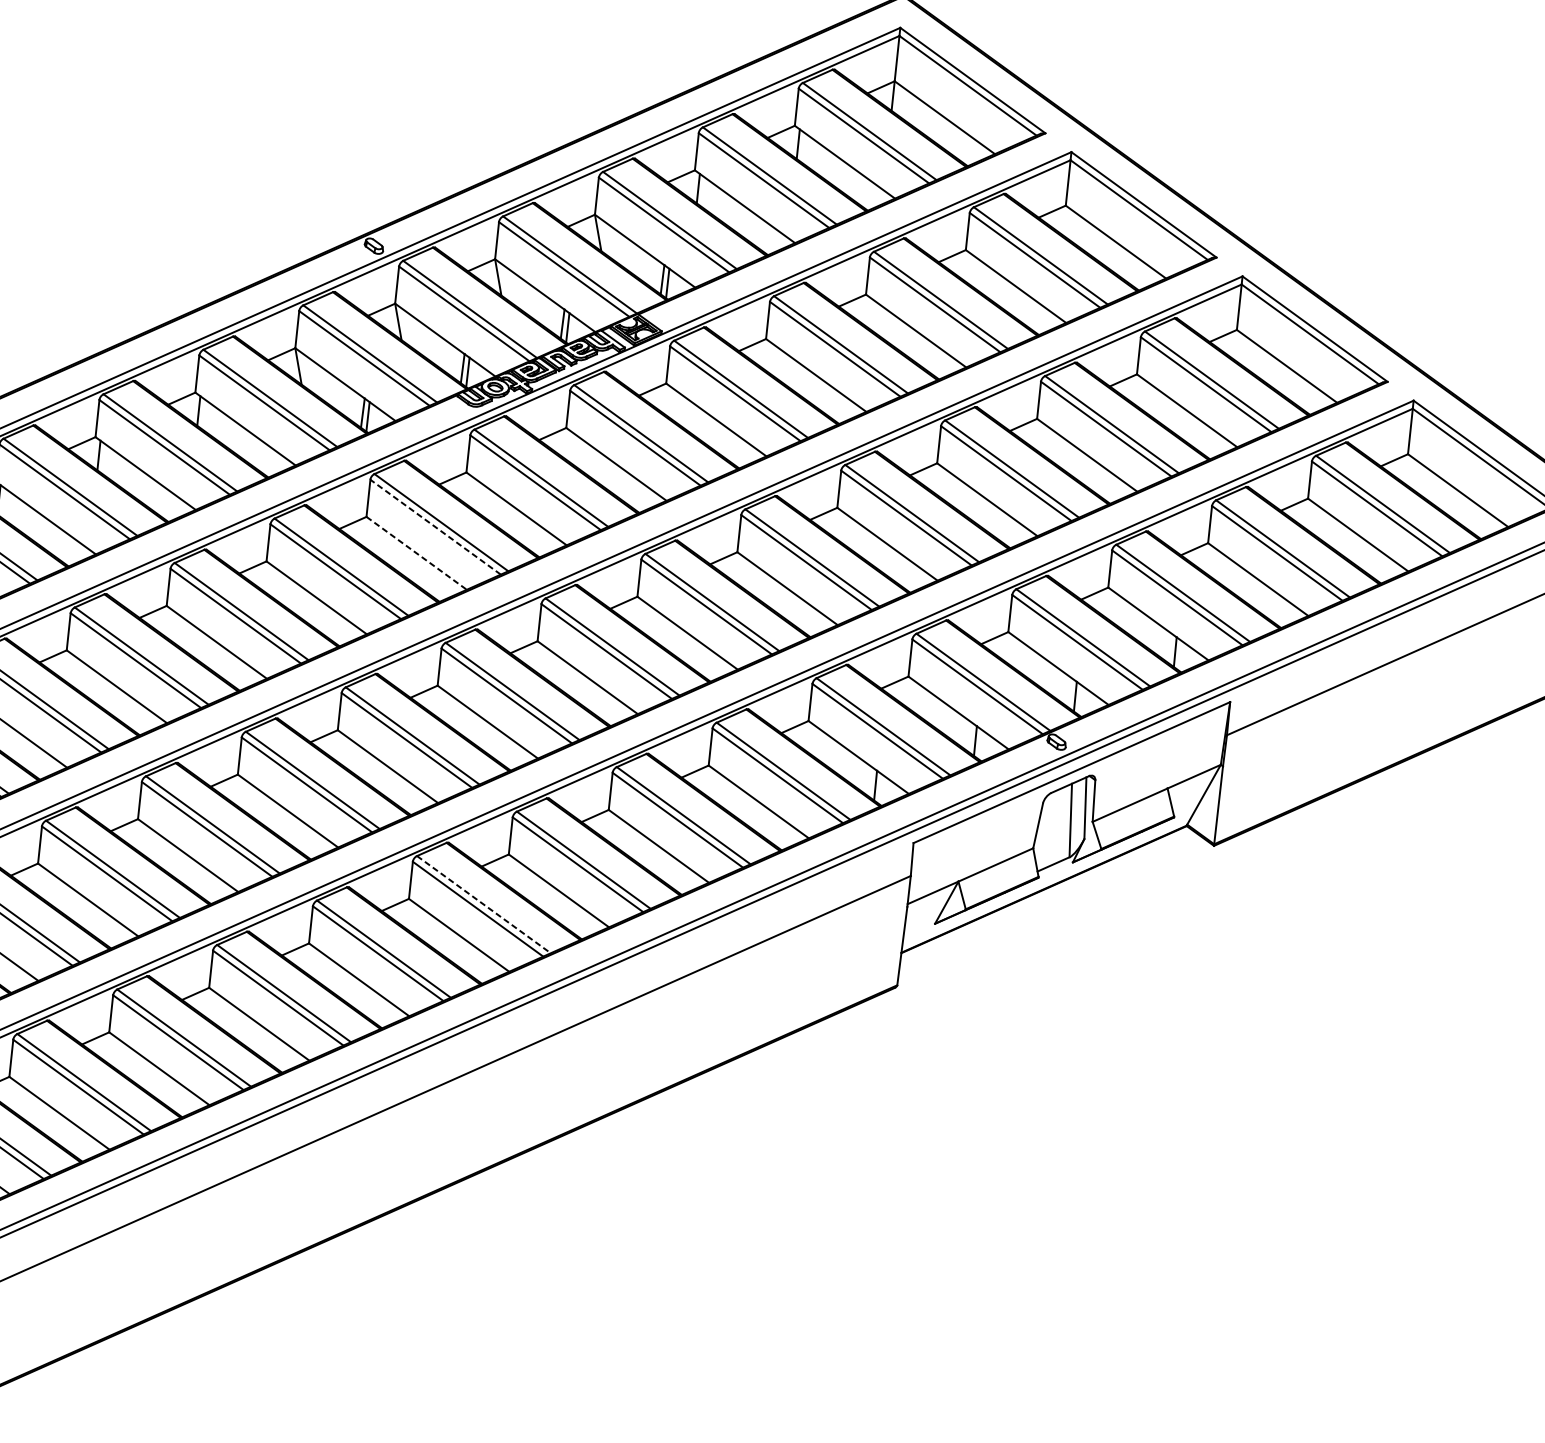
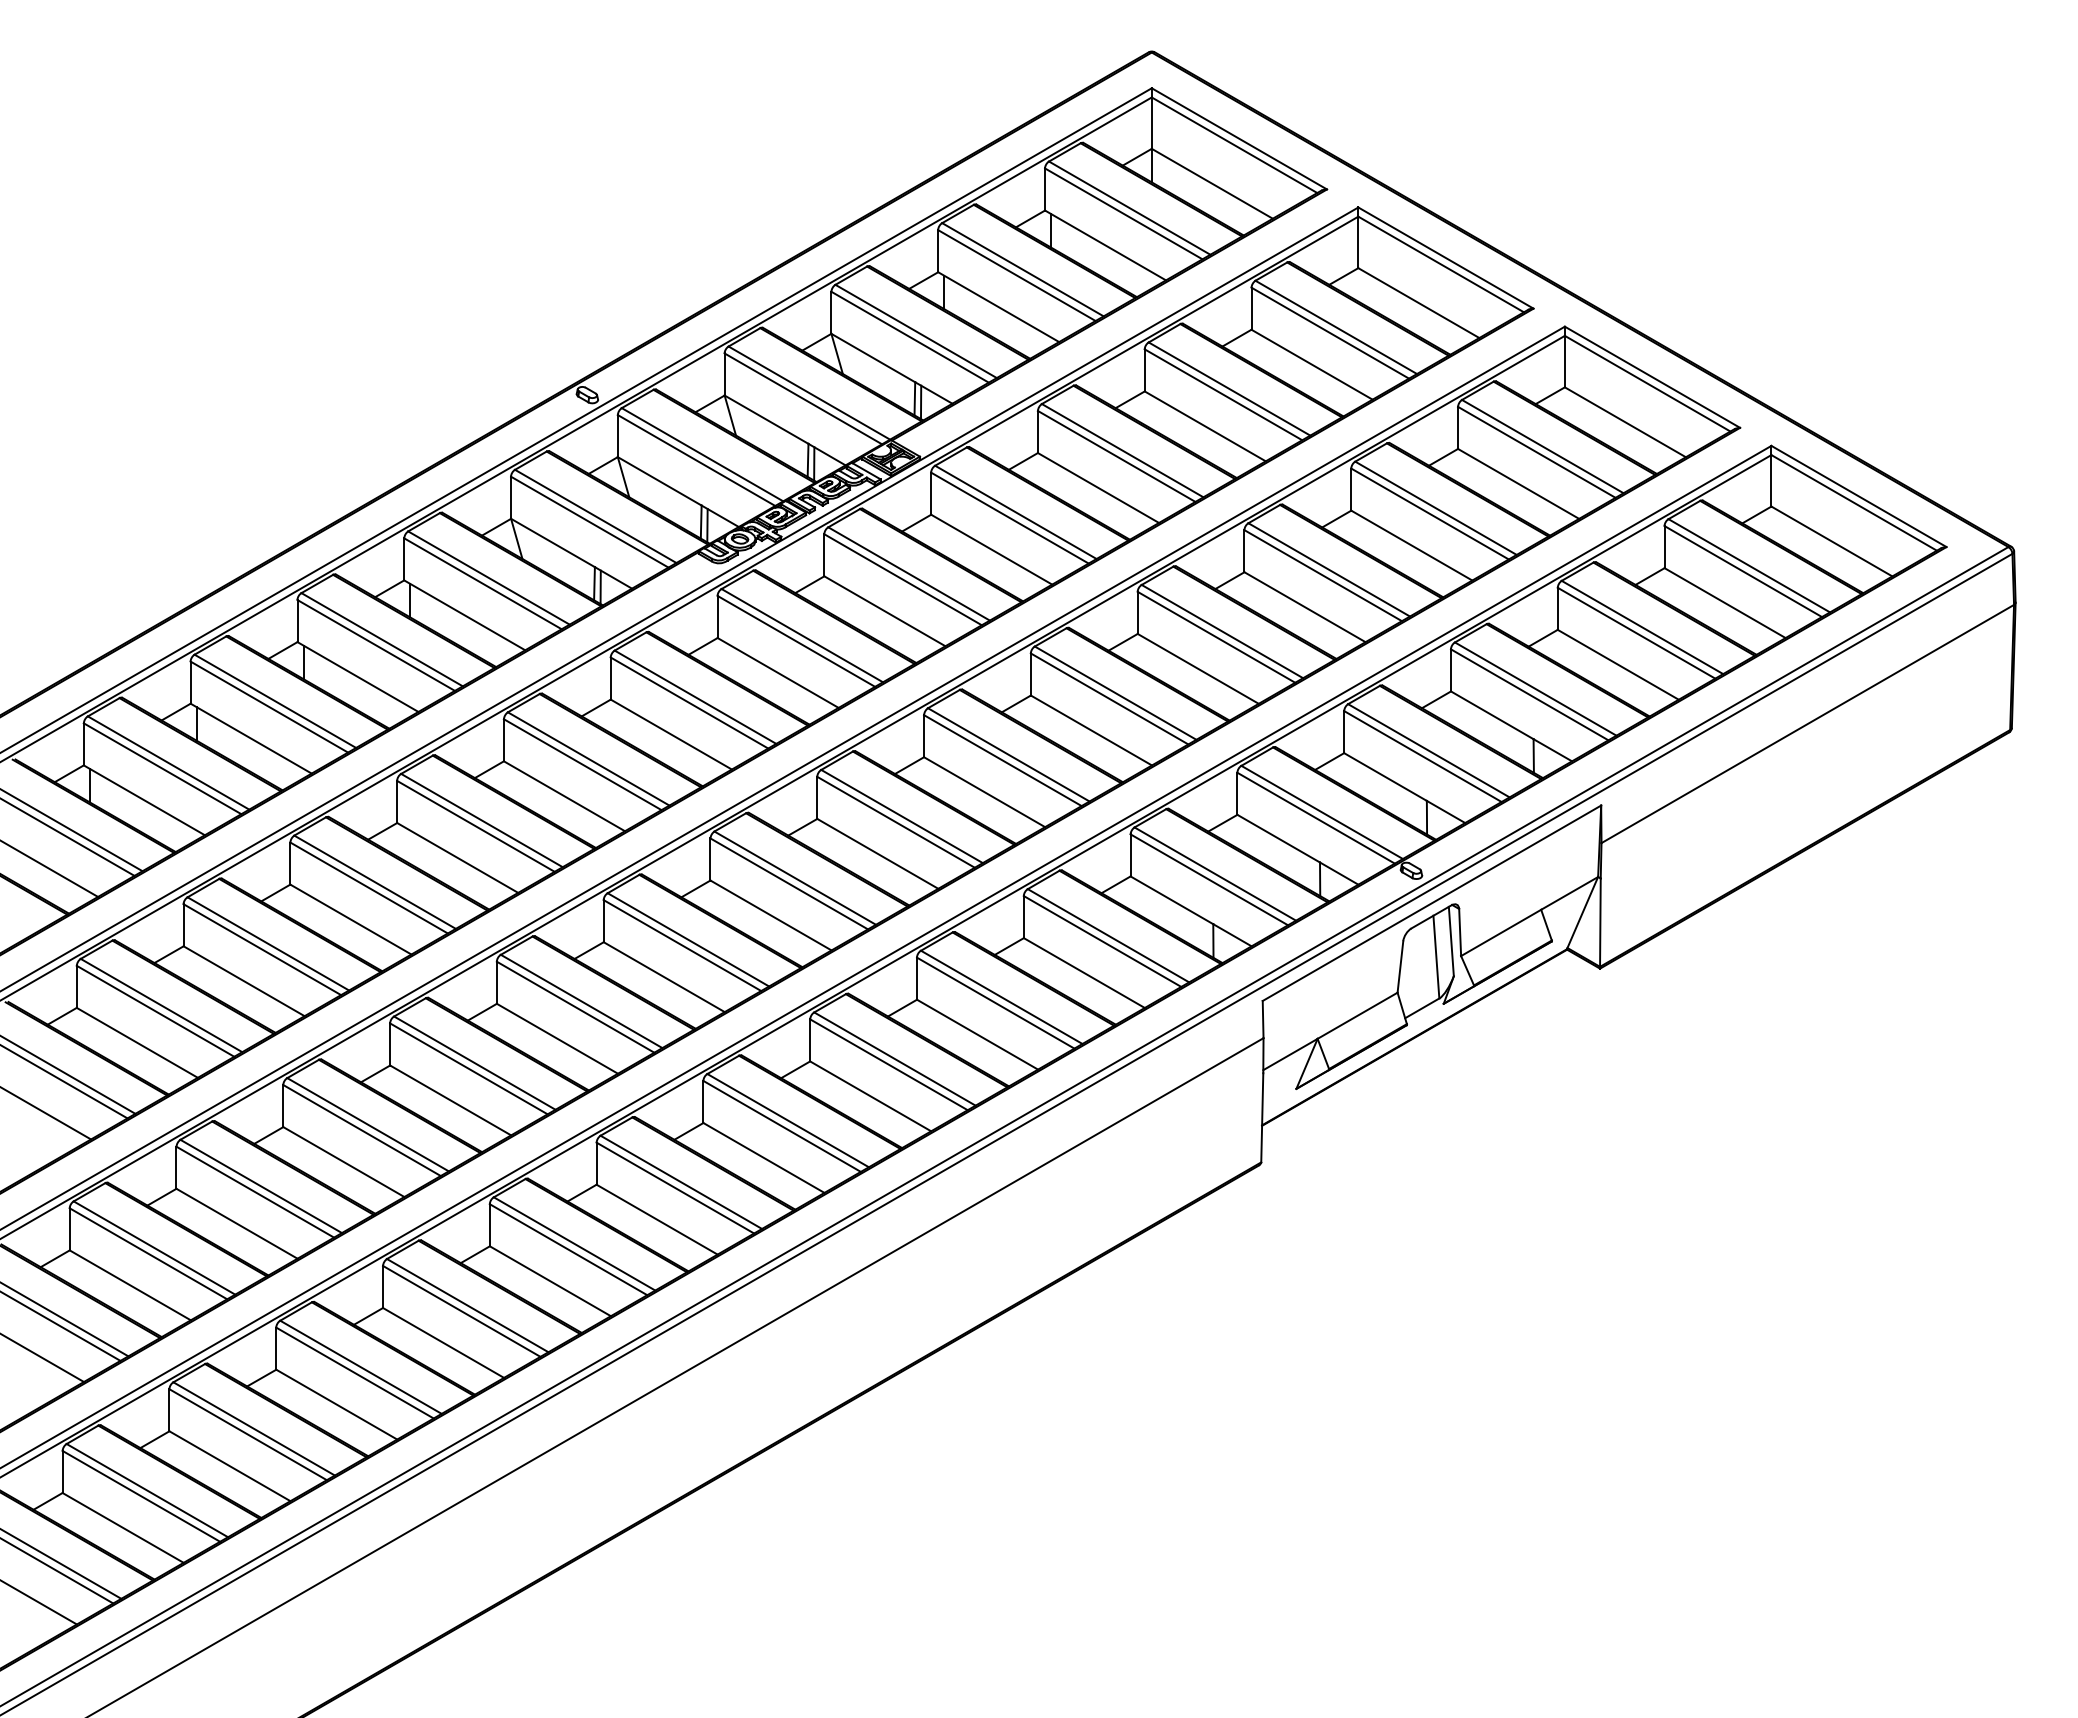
line: (435, 527) -> (689, 703), dashed -> solid
line: (416, 553) -> (671, 734), dashed -> solid
line: (484, 904) -> (788, 1120), dashed -> solid

